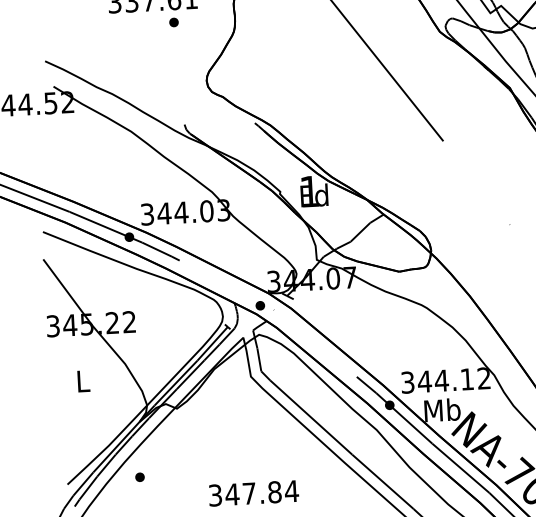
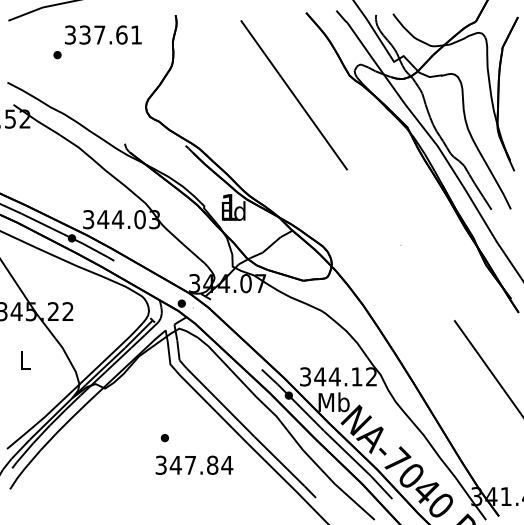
part: (173, 22) -> (57, 55), moved
part: (139, 477) -> (164, 438), moved
text: (253, 492) -> (194, 464), moved

